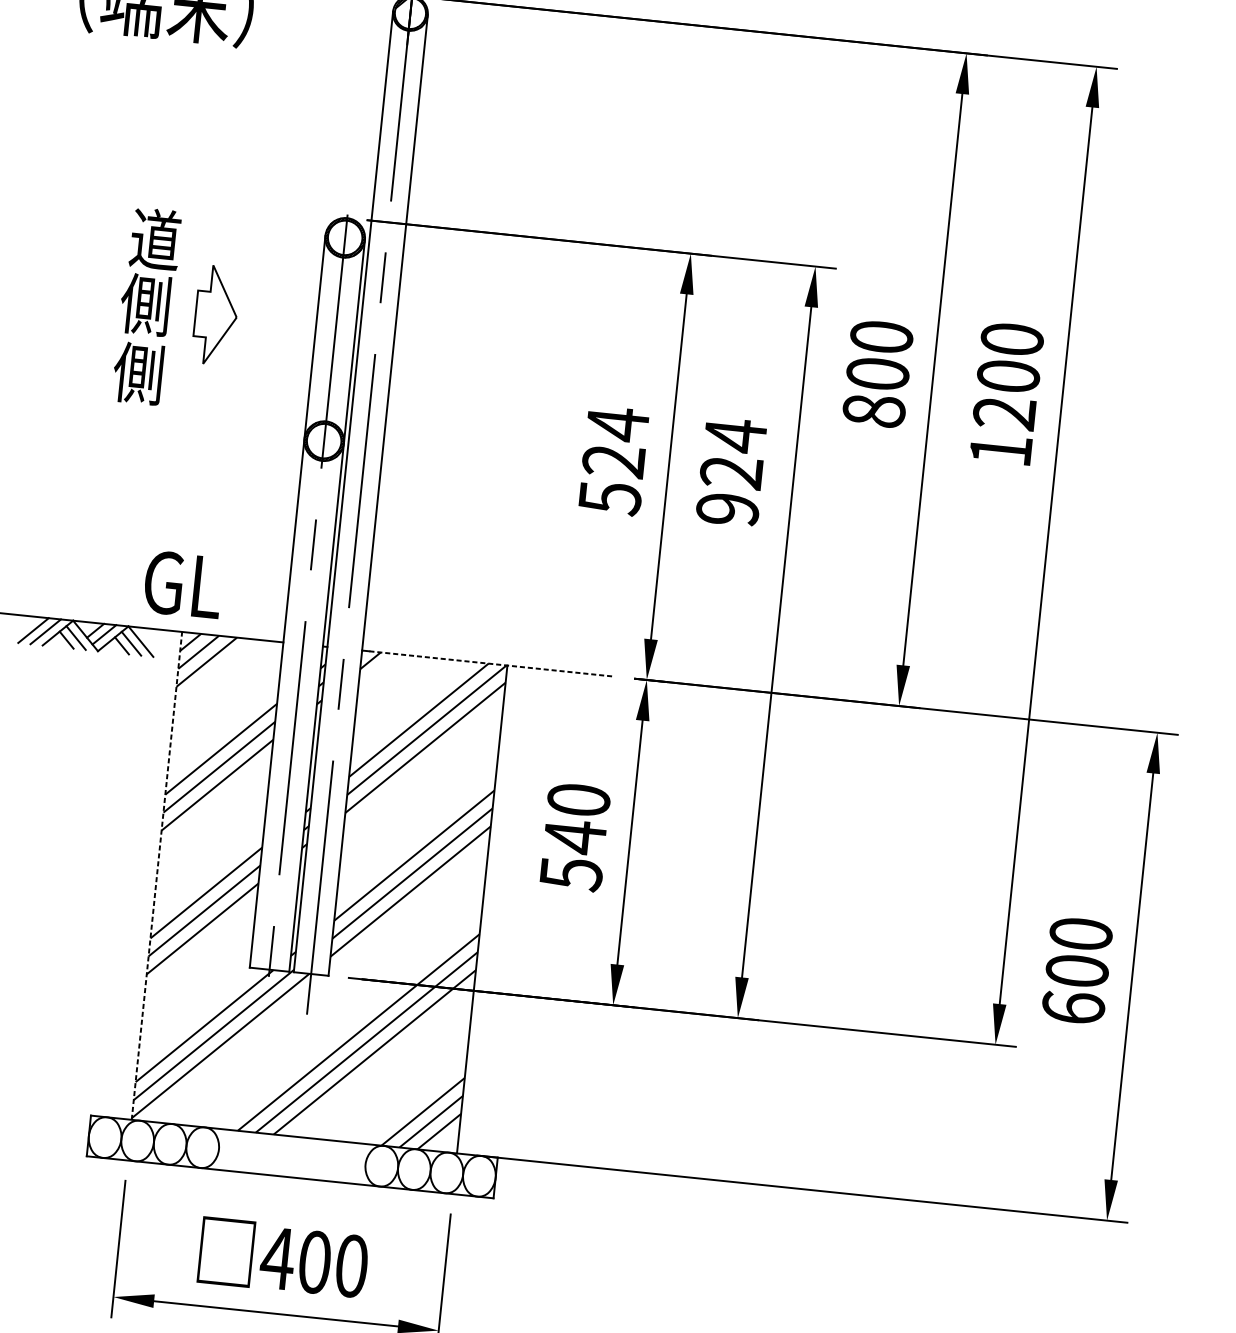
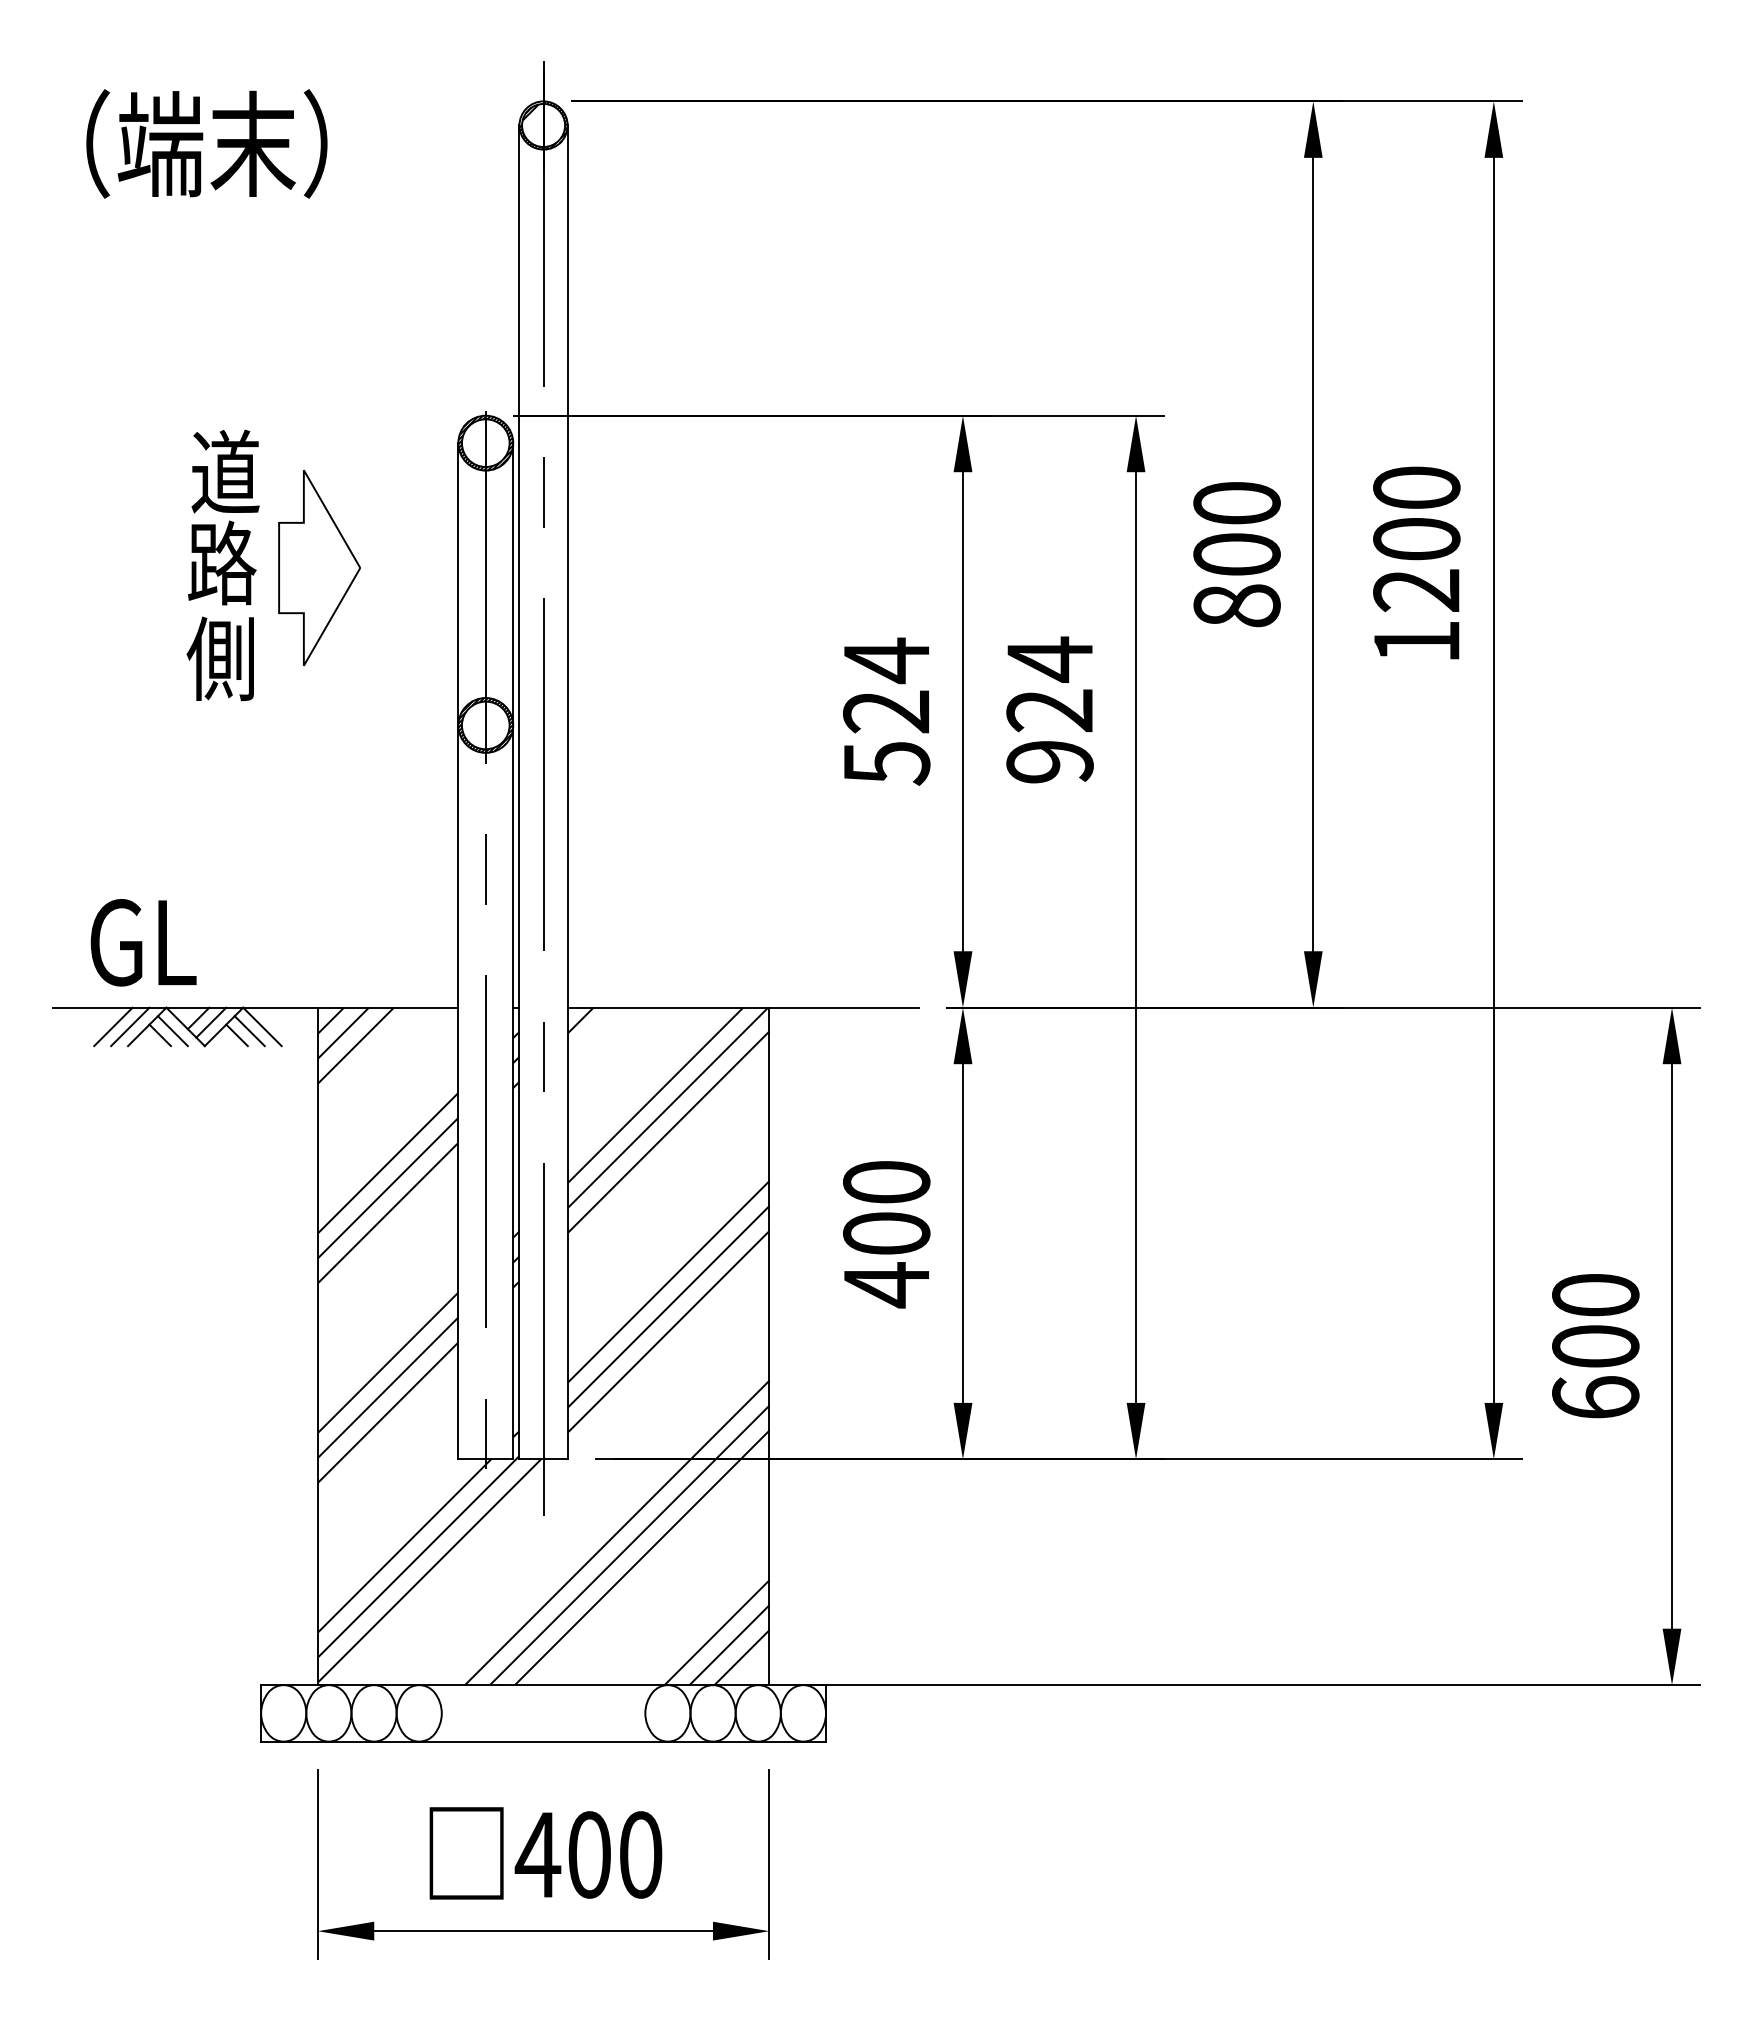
text: (145, 304) -> (221, 562), 側 -> 路
part: (216, 315) -> (319, 567), size x1.43
text: (183, 584) -> (143, 942), moved
line: (492, 663) -> (748, 1007), dashed -> solid
text: (573, 855) -> (886, 1259), 540 -> 400
line: (156, 875) -> (317, 1346), dashed -> solid

